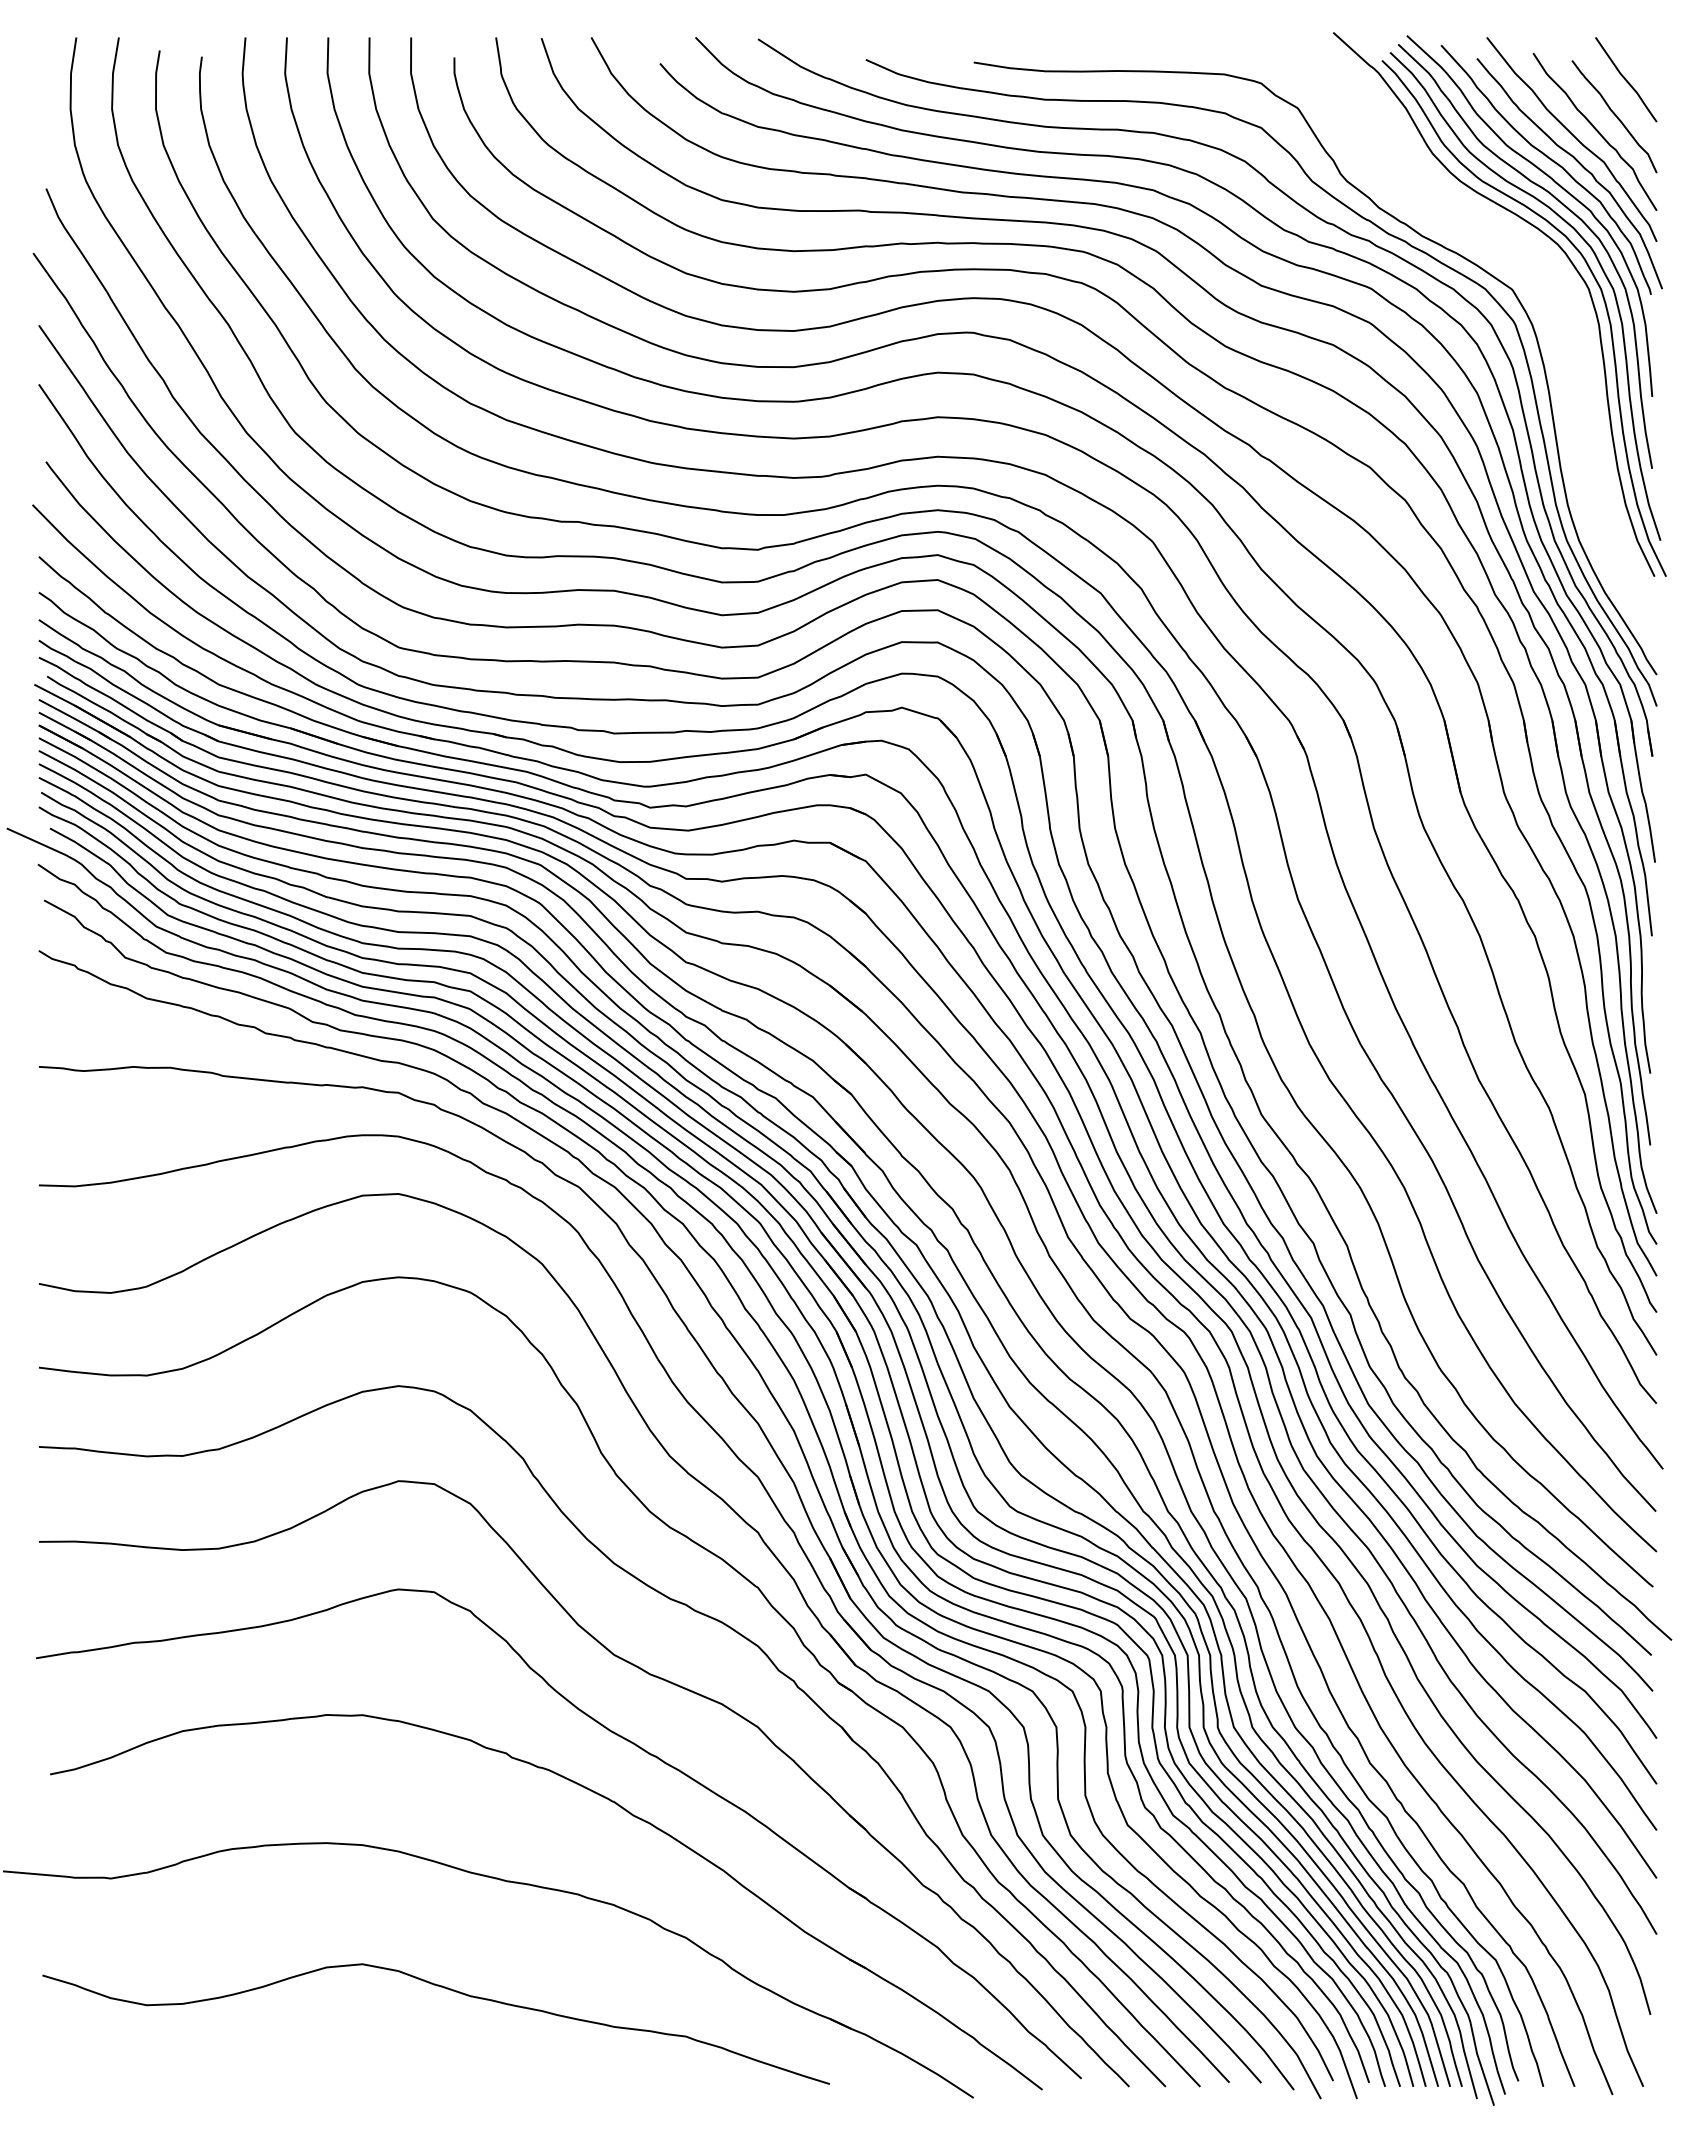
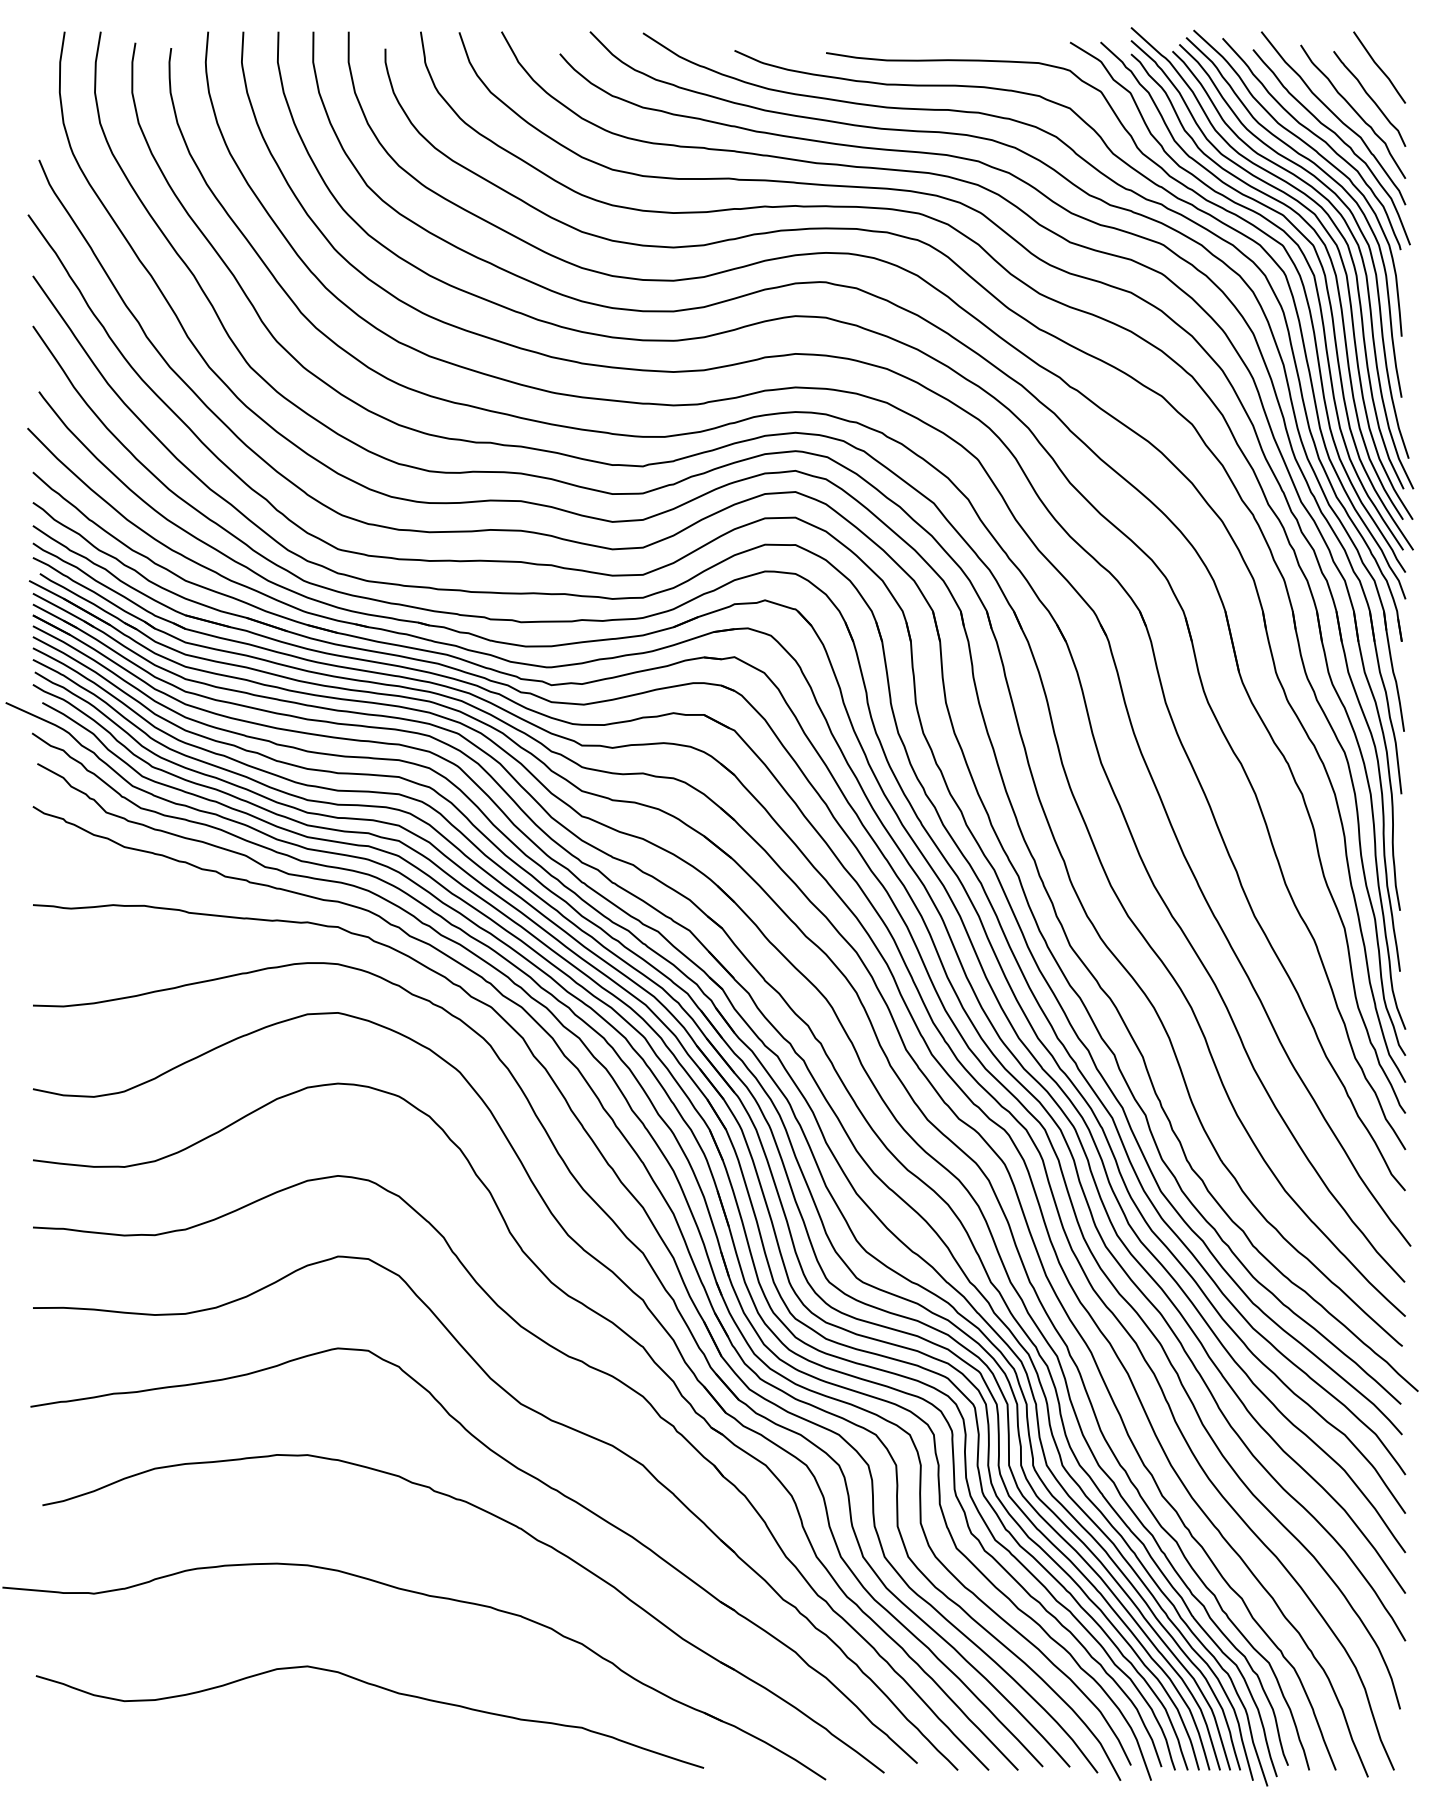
part: (1539, 308) -> (1306, 261), added

